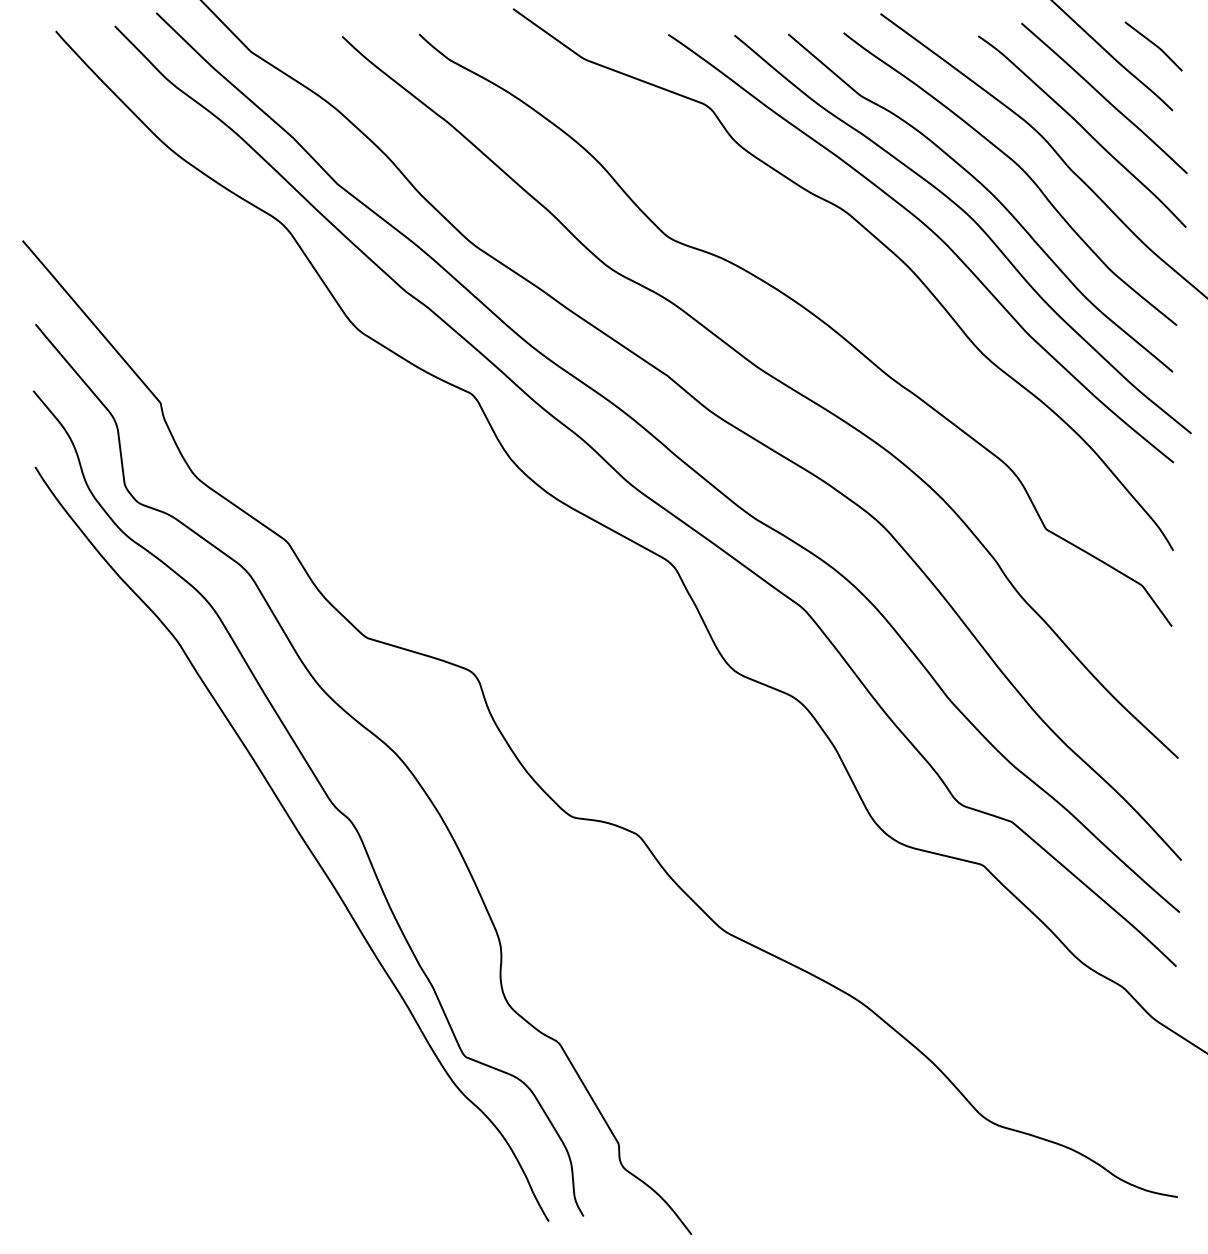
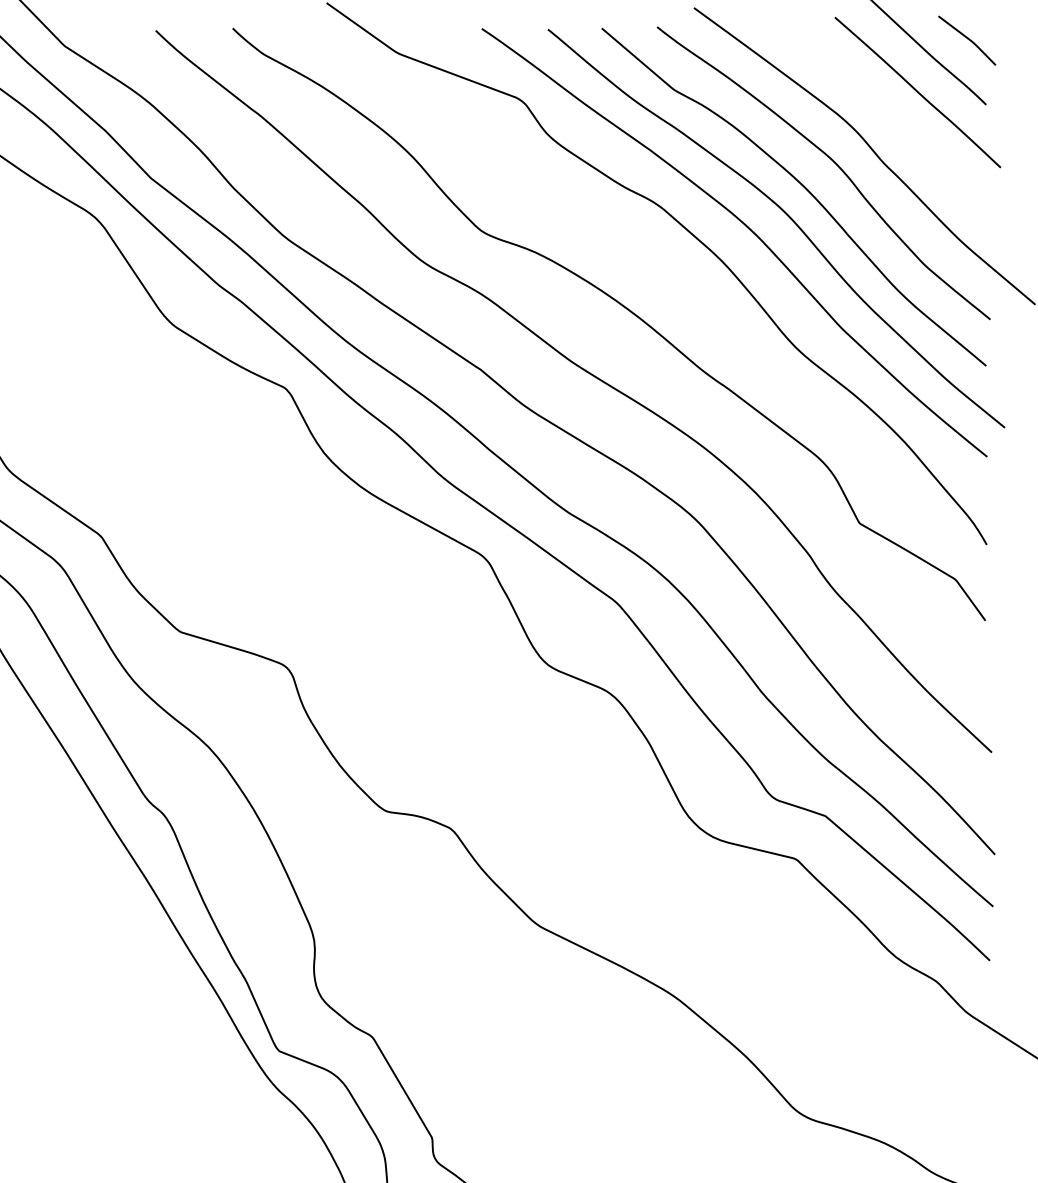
curve: (1083, 129) -> (896, 123), removed

